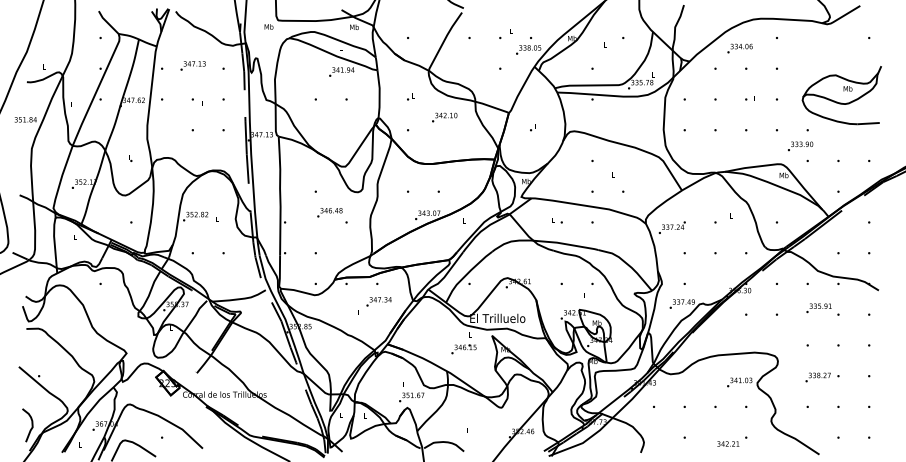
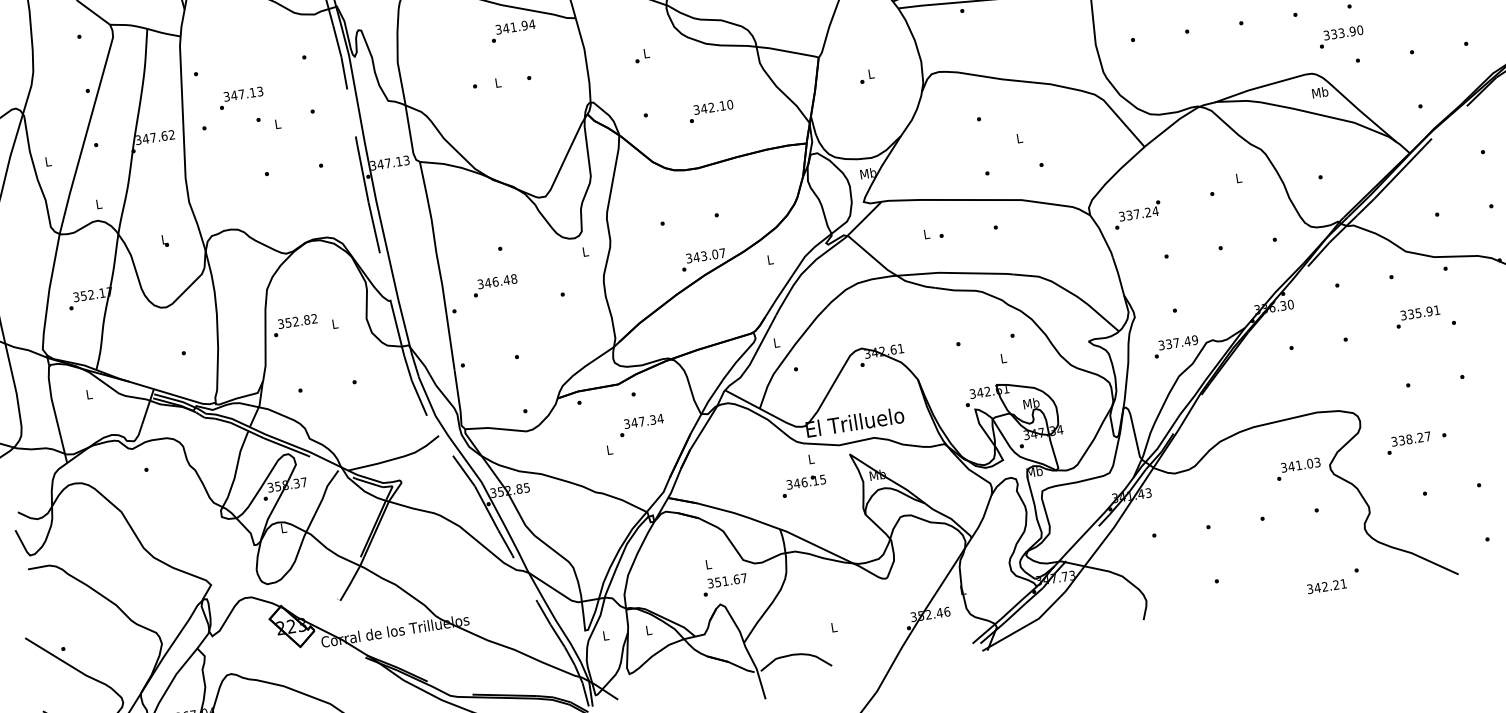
text: (192, 65) -> (240, 97), moved
text: (444, 117) -> (710, 111), moved
text: (329, 212) -> (494, 285), moved
text: (822, 377) -> (1416, 441), moved
text: (732, 441) -> (1333, 580), moved

